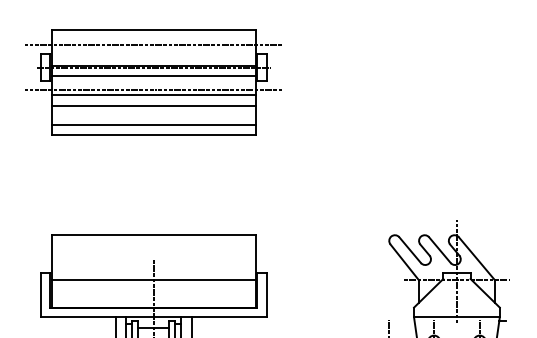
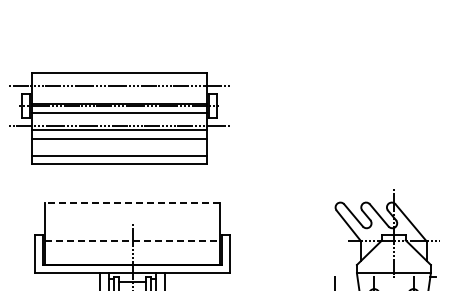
part: (153, 81) -> (119, 118), moved
line: (153, 235) -> (132, 202), solid -> dashed
line: (153, 280) -> (132, 241), solid -> dashed

